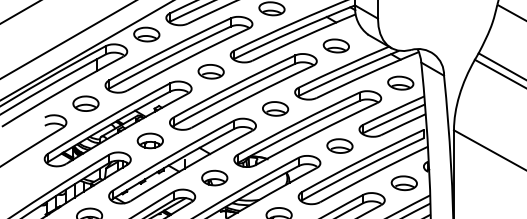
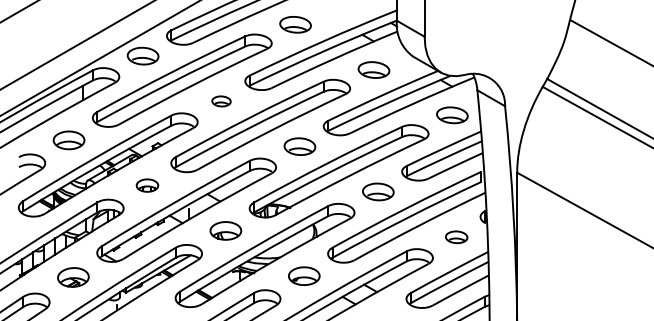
part: (211, 71) -> (221, 101), size x0.6
part: (150, 140) -> (147, 185), size x0.7
part: (404, 183) -> (456, 237), size x0.7

